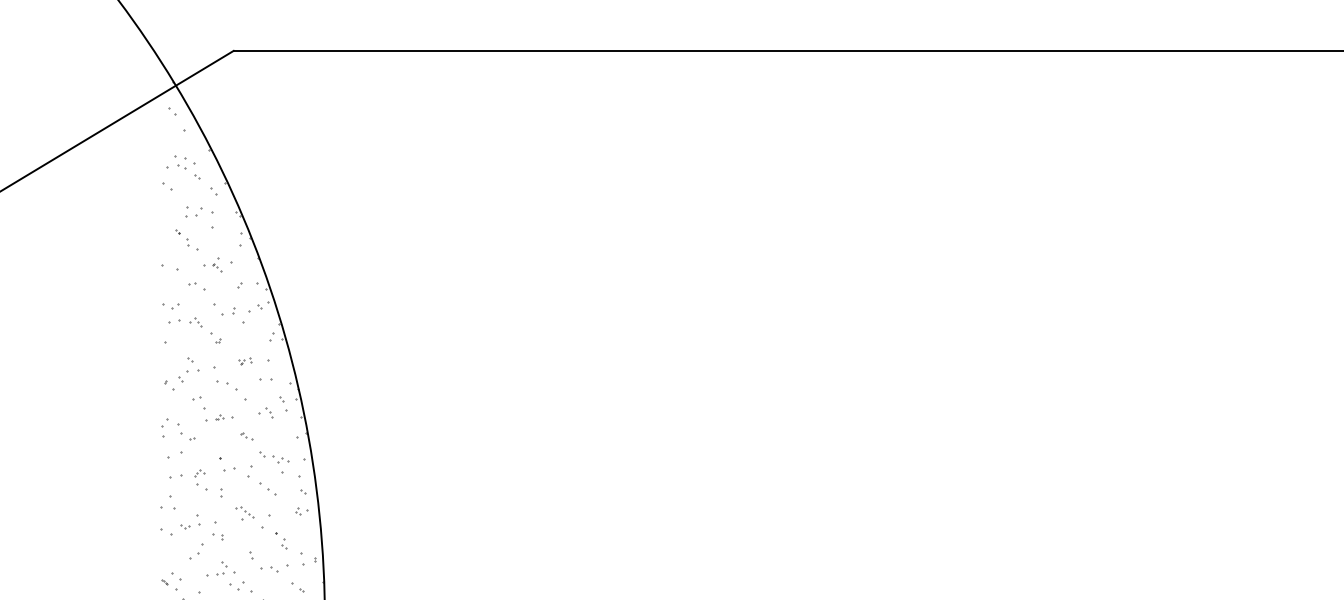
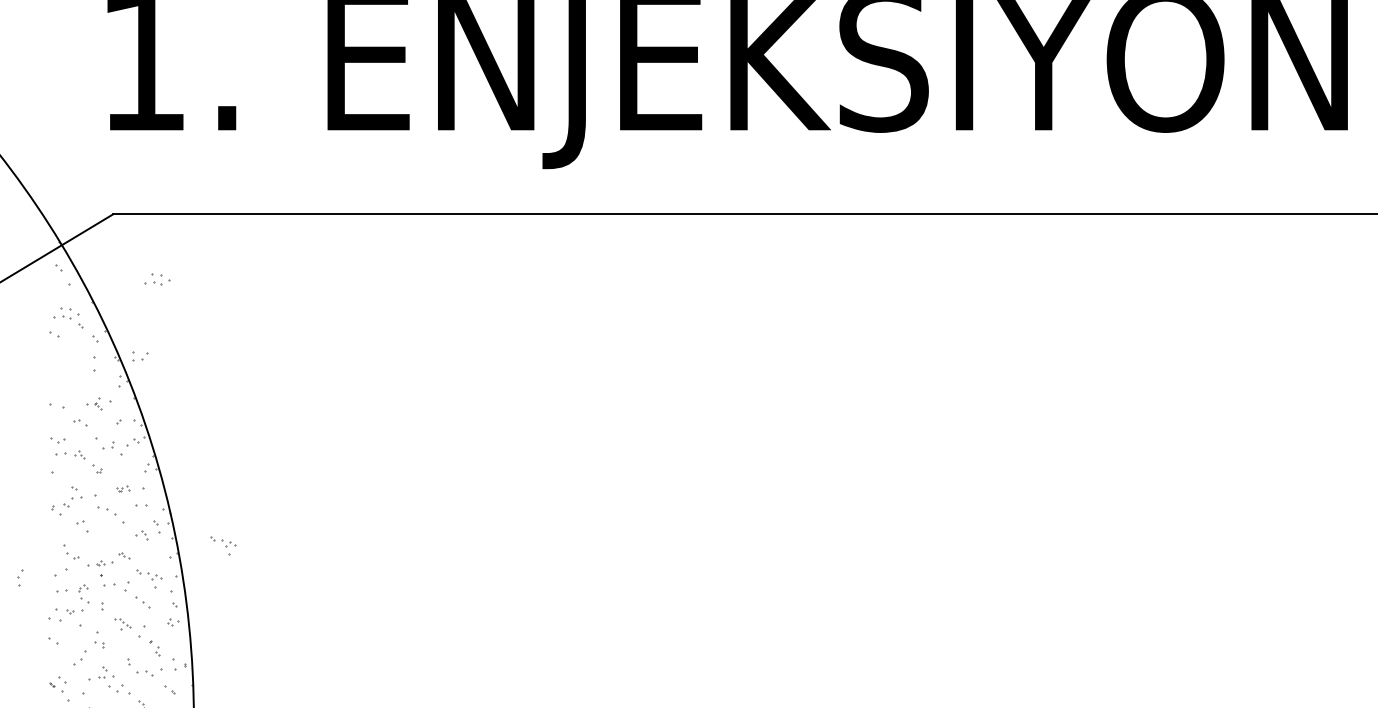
part: (283, 124) -> (157, 279), added
part: (194, 211) -> (140, 356), moved
part: (186, 239) -> (71, 381), removed
part: (219, 417) -> (100, 563), moved
part: (358, 424) -> (223, 545), added
part: (165, 427) -> (20, 577), moved
part: (190, 526) -> (74, 611), moved

